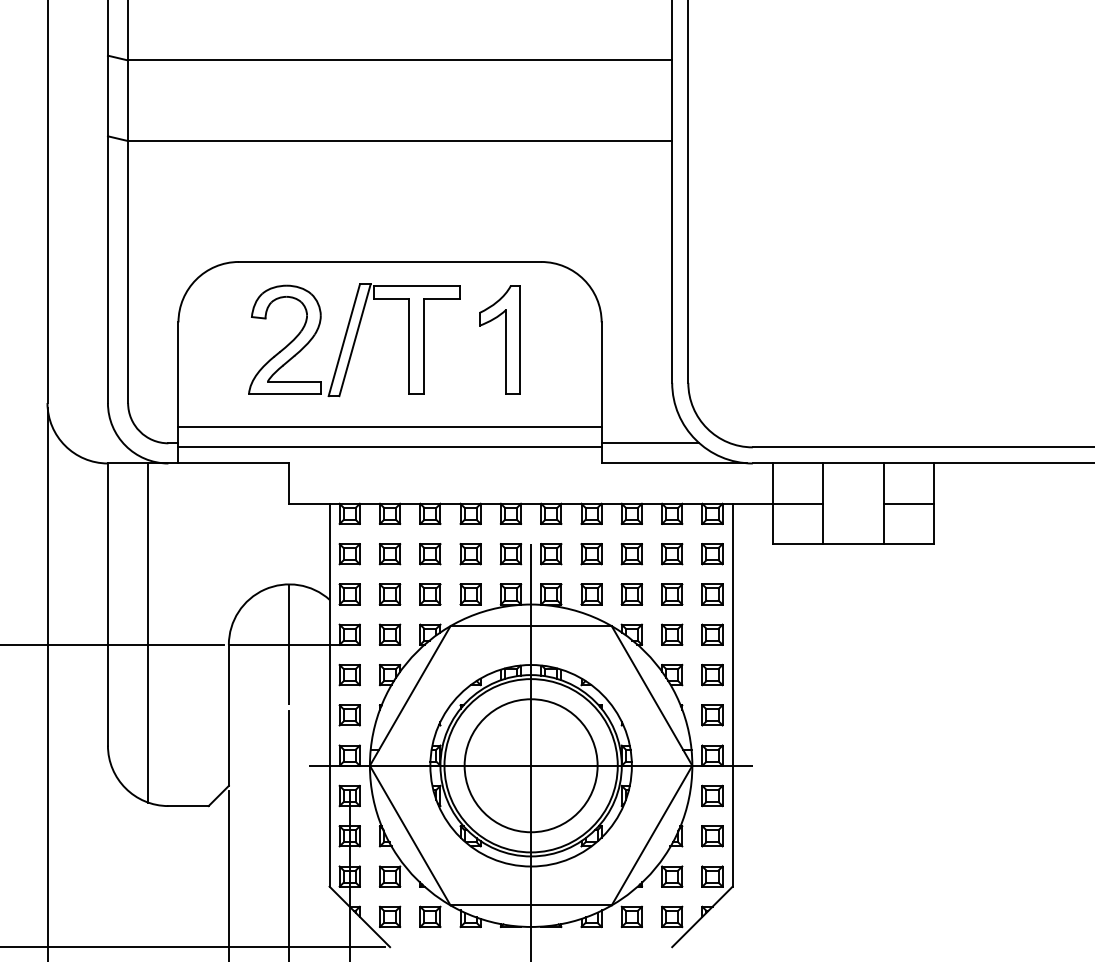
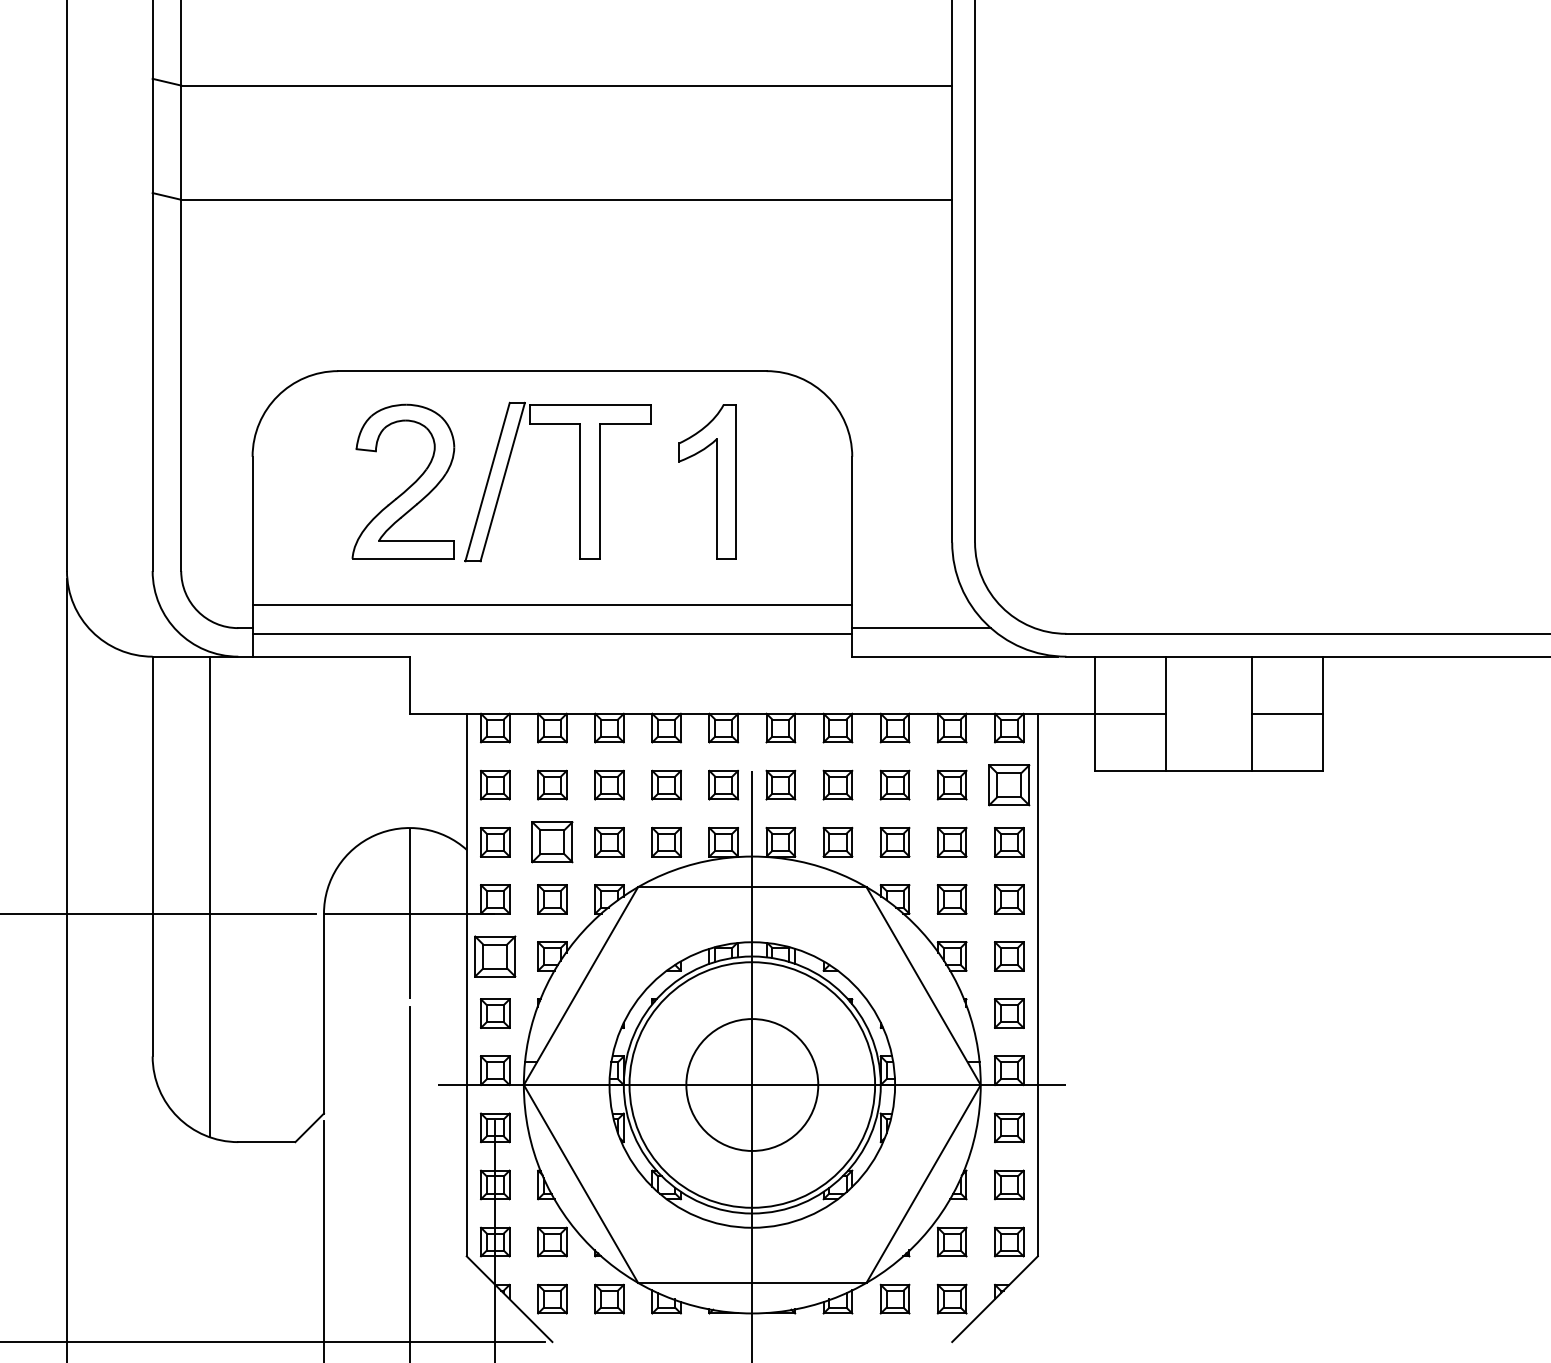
part: (712, 553) -> (1009, 784), size x1.4
part: (390, 594) -> (552, 842), size x1.4
part: (349, 675) -> (495, 956), size x1.4
circle: (531, 765) -> (752, 1084), size x0.7

